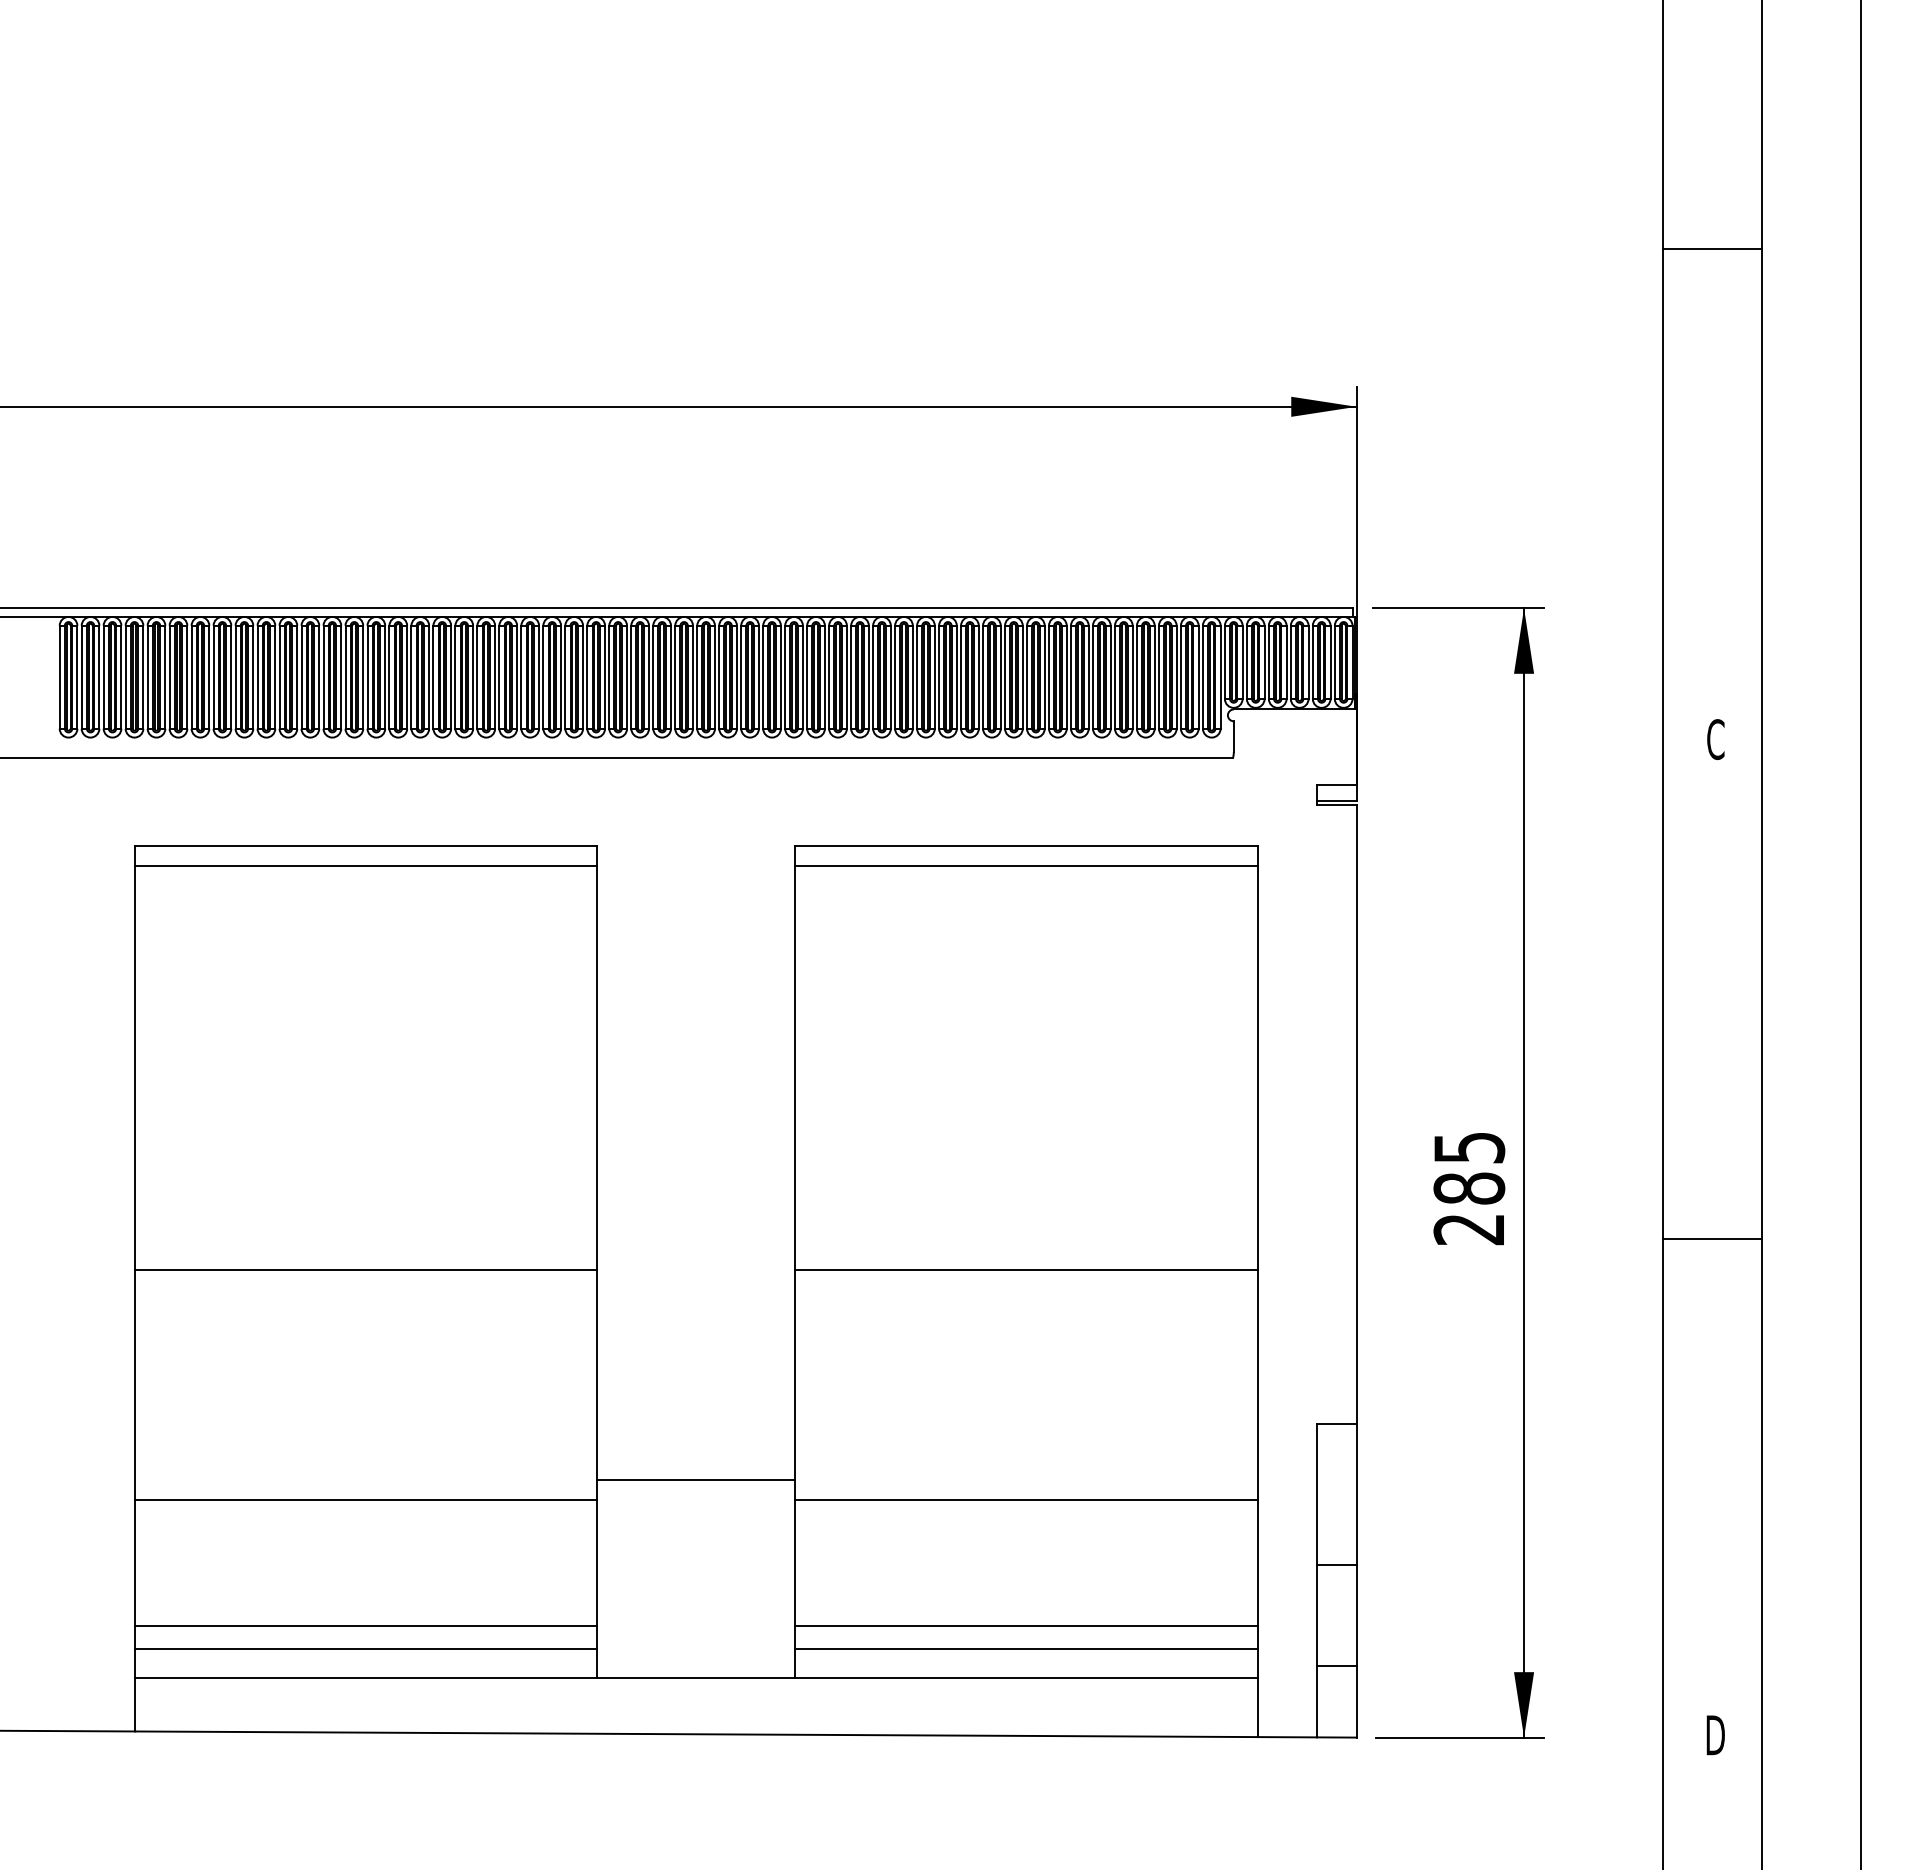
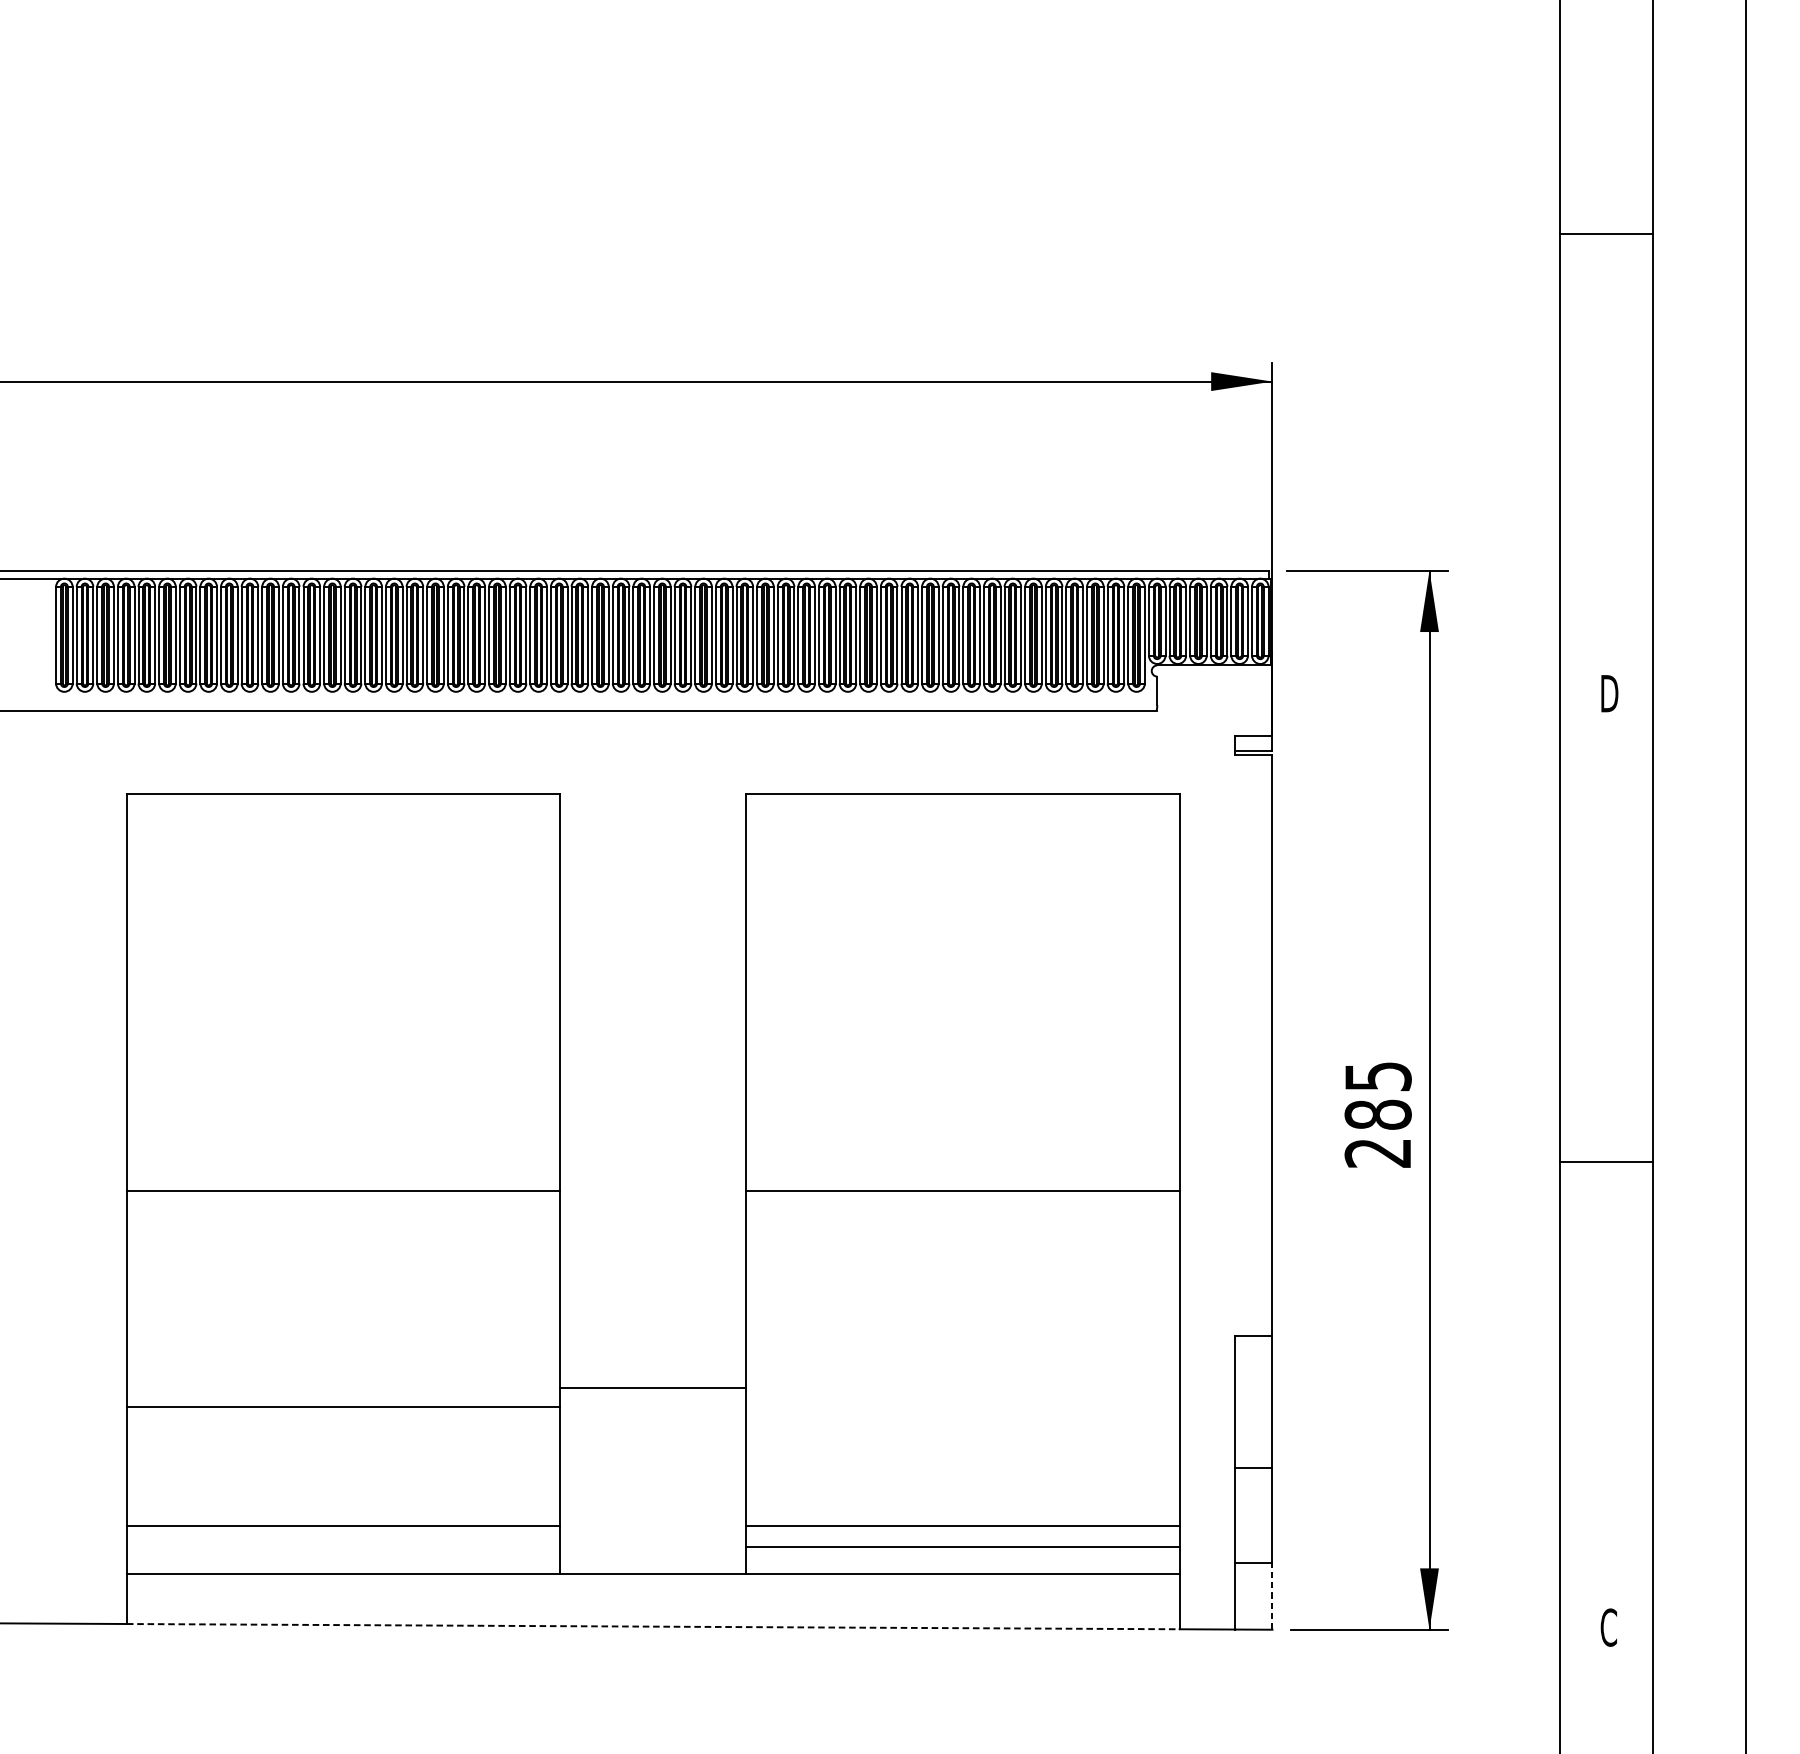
text: (1716, 739) -> (1609, 693), C -> D
line: (366, 865) -> (343, 811), removed
line: (1026, 865) -> (962, 811), removed
line: (1026, 1499) -> (962, 1406), removed
line: (366, 1648) -> (343, 1546), removed
line: (1356, 1701) -> (1272, 1595), solid -> dashed
line: (696, 1734) -> (653, 1626), solid -> dashed
text: (1715, 1734) -> (1609, 1626), D -> C

